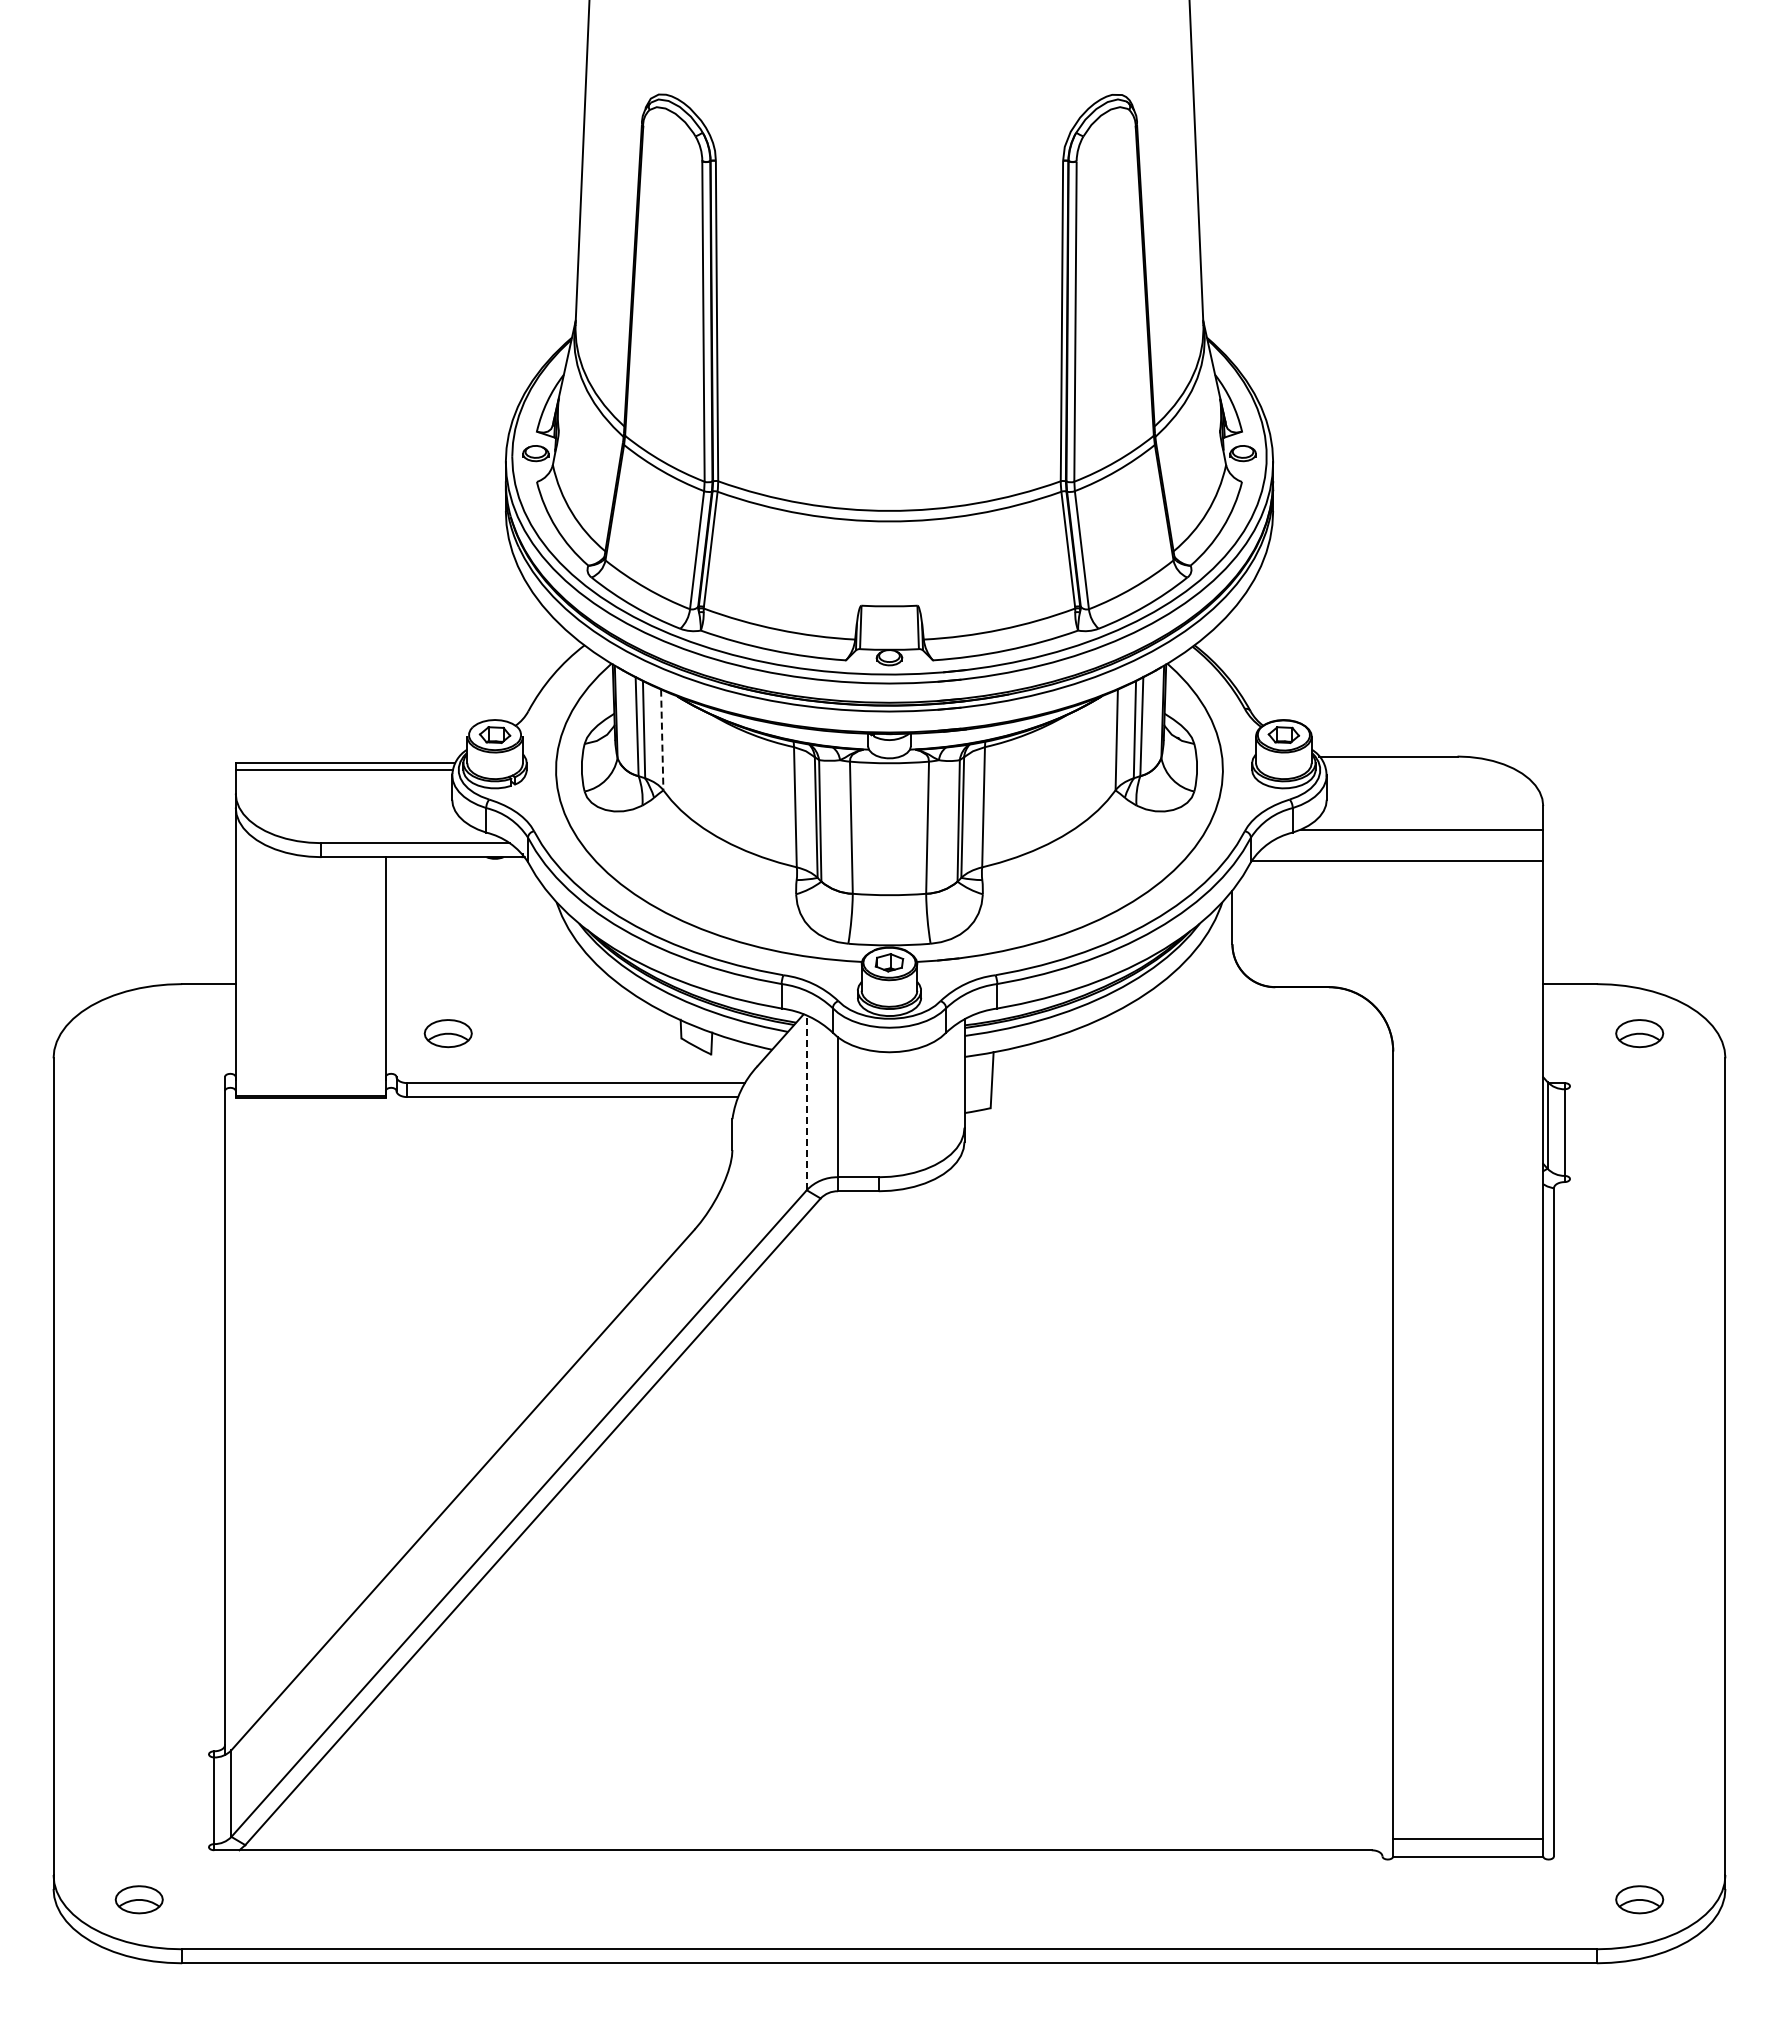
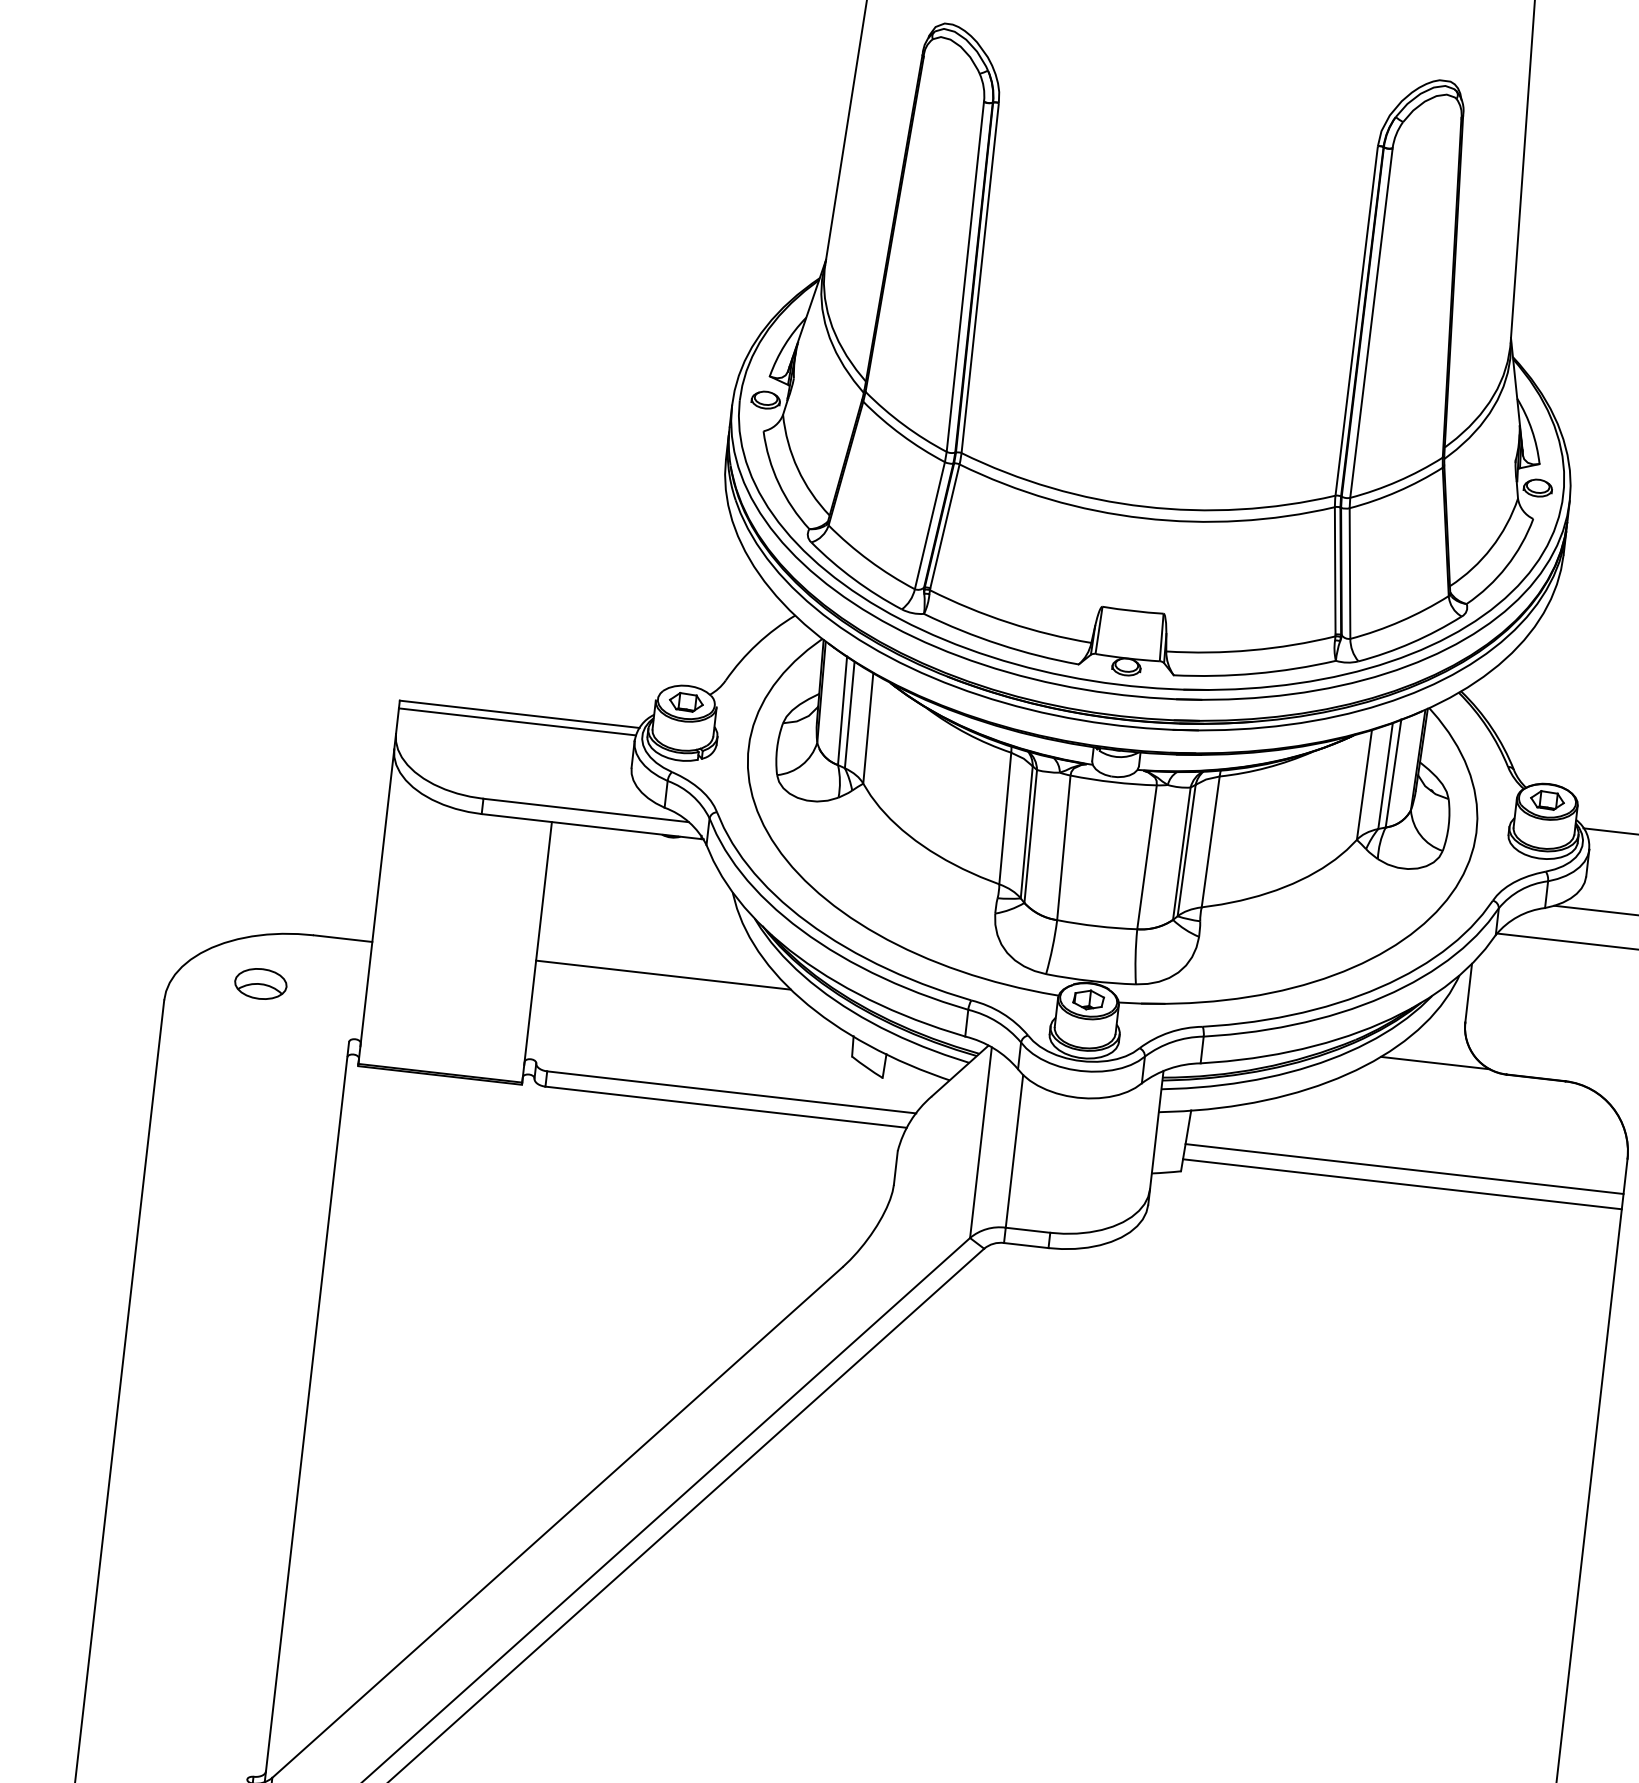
line: (662, 740) -> (868, 729), dashed -> solid
line: (502, 984) -> (663, 975), added
line: (1209, 984) -> (1435, 1063), added
part: (447, 1033) -> (260, 983), moved
line: (1192, 1083) -> (1404, 1169), added
line: (1192, 1097) -> (1402, 1184), added
line: (806, 1102) -> (980, 1142), dashed -> solid

